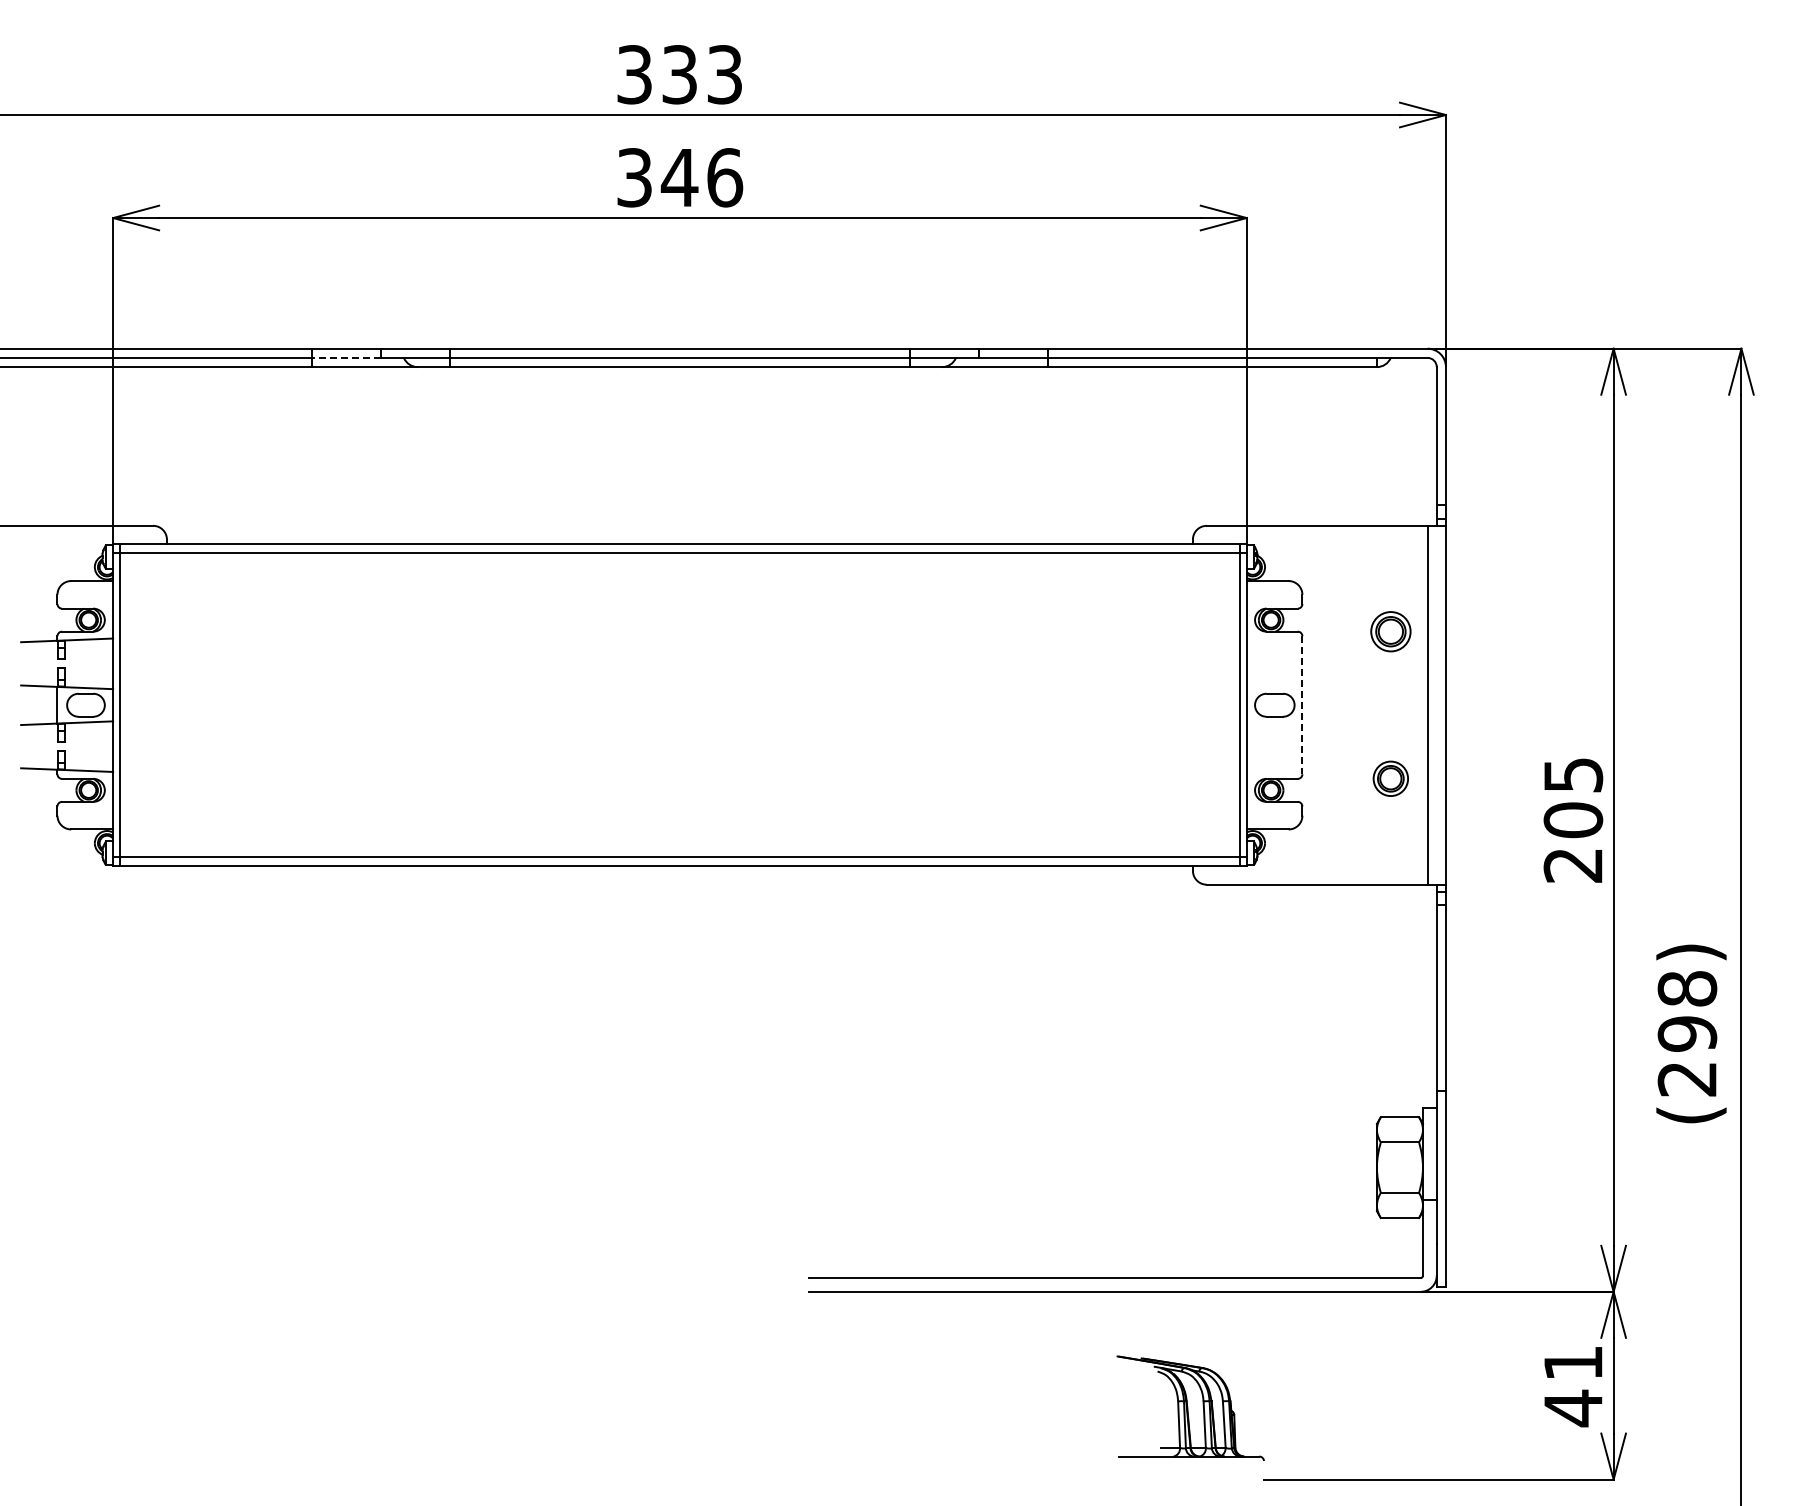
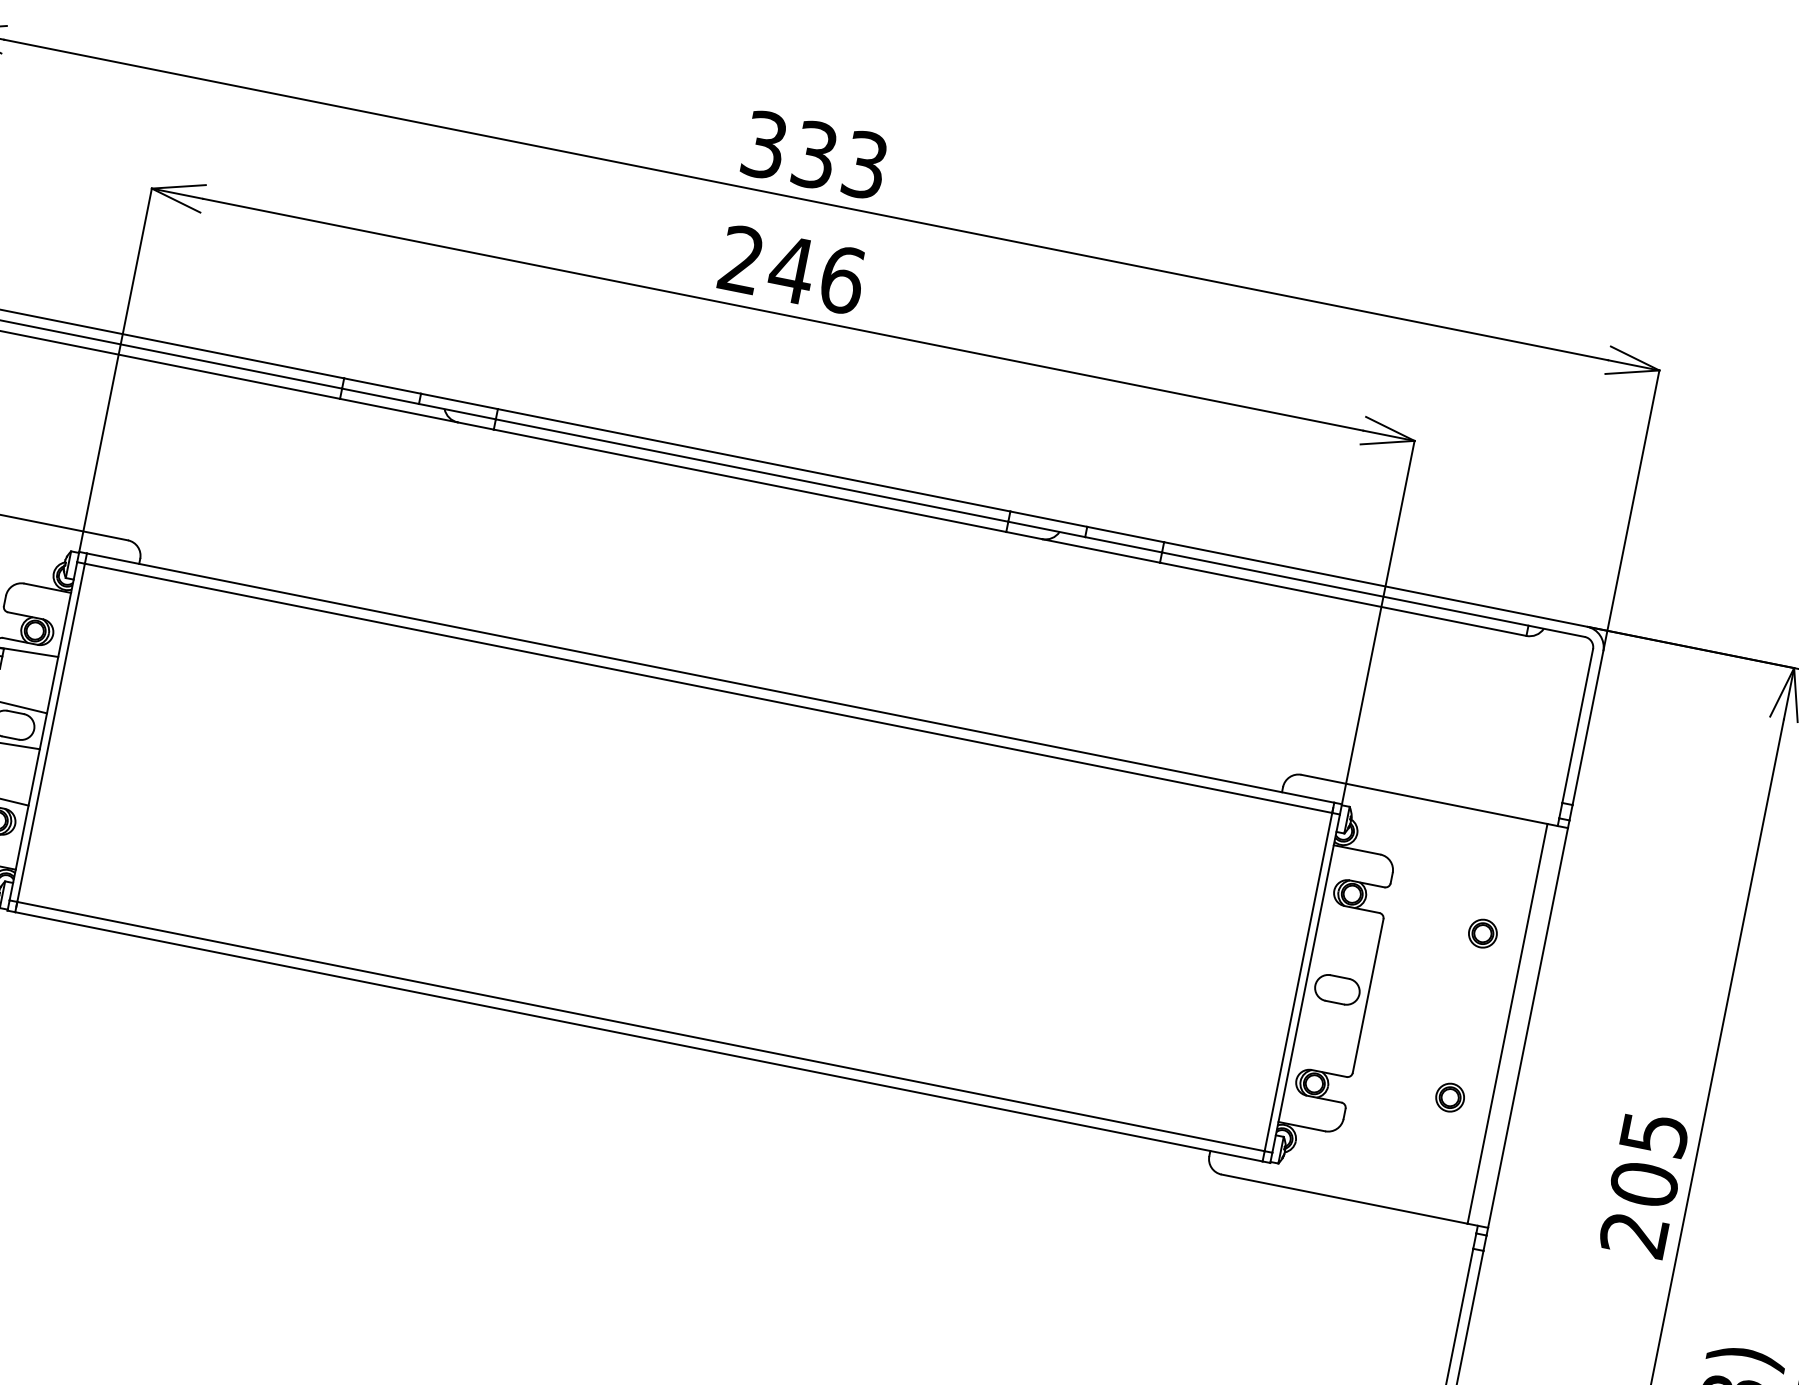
text: (634, 177) -> (741, 259), 346 -> 246
line: (346, 357) -> (380, 395), dashed -> solid
part: (1390, 631) -> (1482, 933), size x0.62
line: (1302, 705) -> (1368, 996), dashed -> solid
part: (1390, 778) -> (1449, 1097), size x0.71

